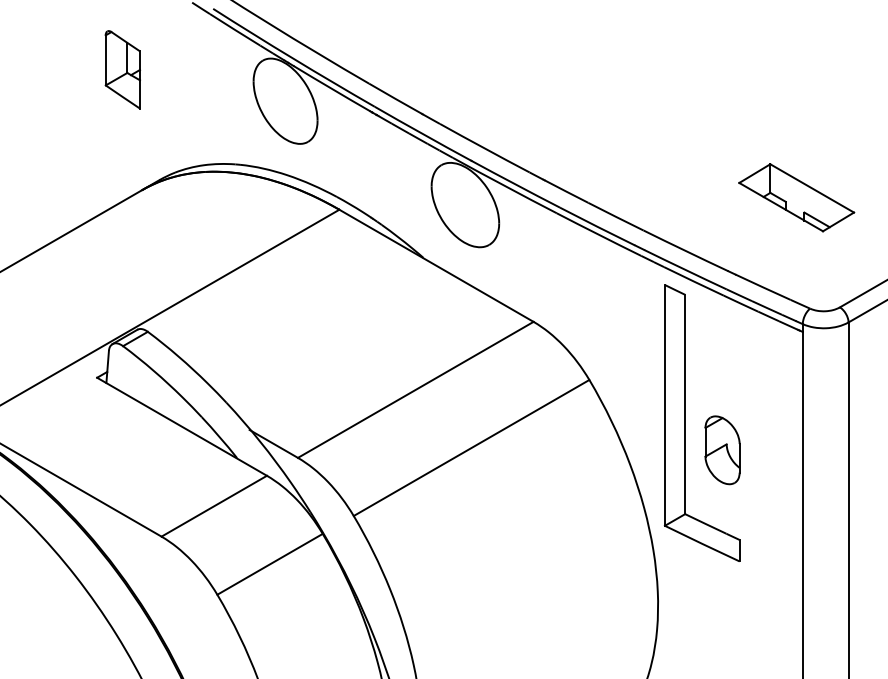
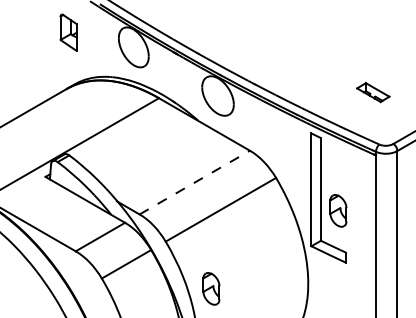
part: (122, 69) -> (68, 32), moved
part: (797, 197) -> (373, 92), size x0.6
line: (415, 389) -> (194, 182), solid -> dashed
part: (451, 616) -> (211, 288), added

